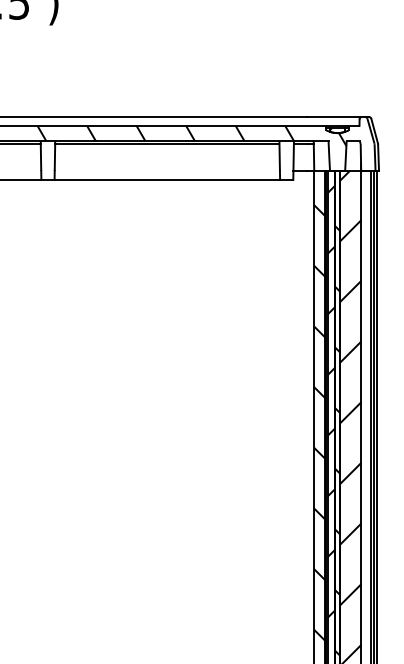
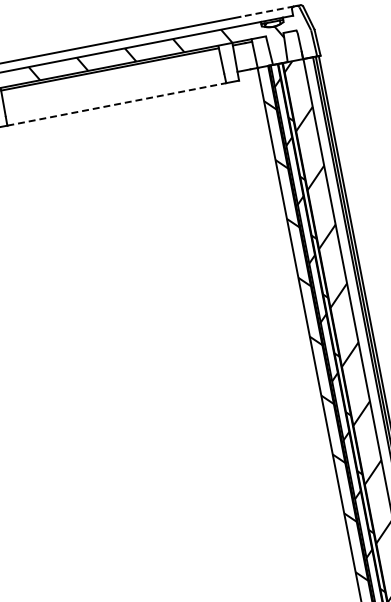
line: (334, 116) -> (267, 11), solid -> dashed
line: (167, 179) -> (116, 103), solid -> dashed

